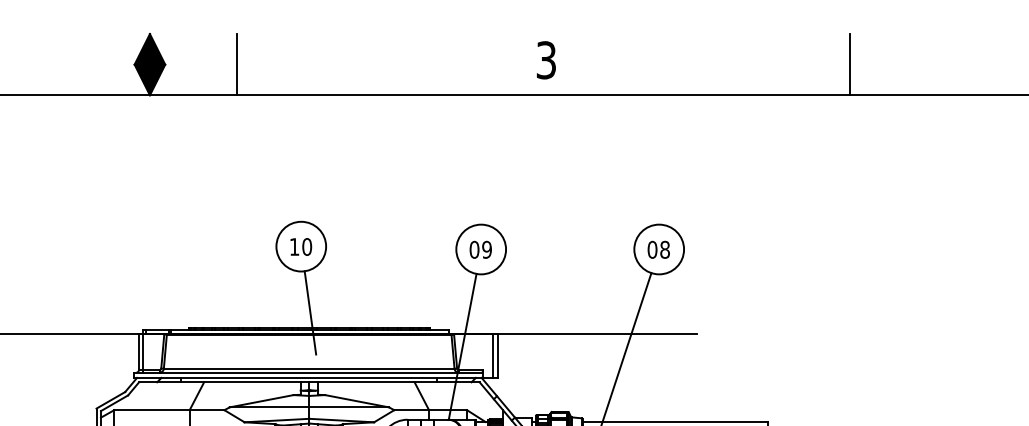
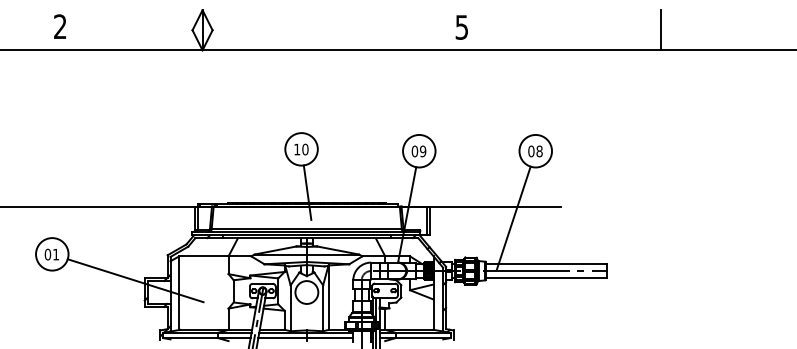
text: (547, 60) -> (462, 27), 3 -> 5
fill: (149, 64) -> (202, 30), removed
line: (236, 64) -> (259, 30), removed

